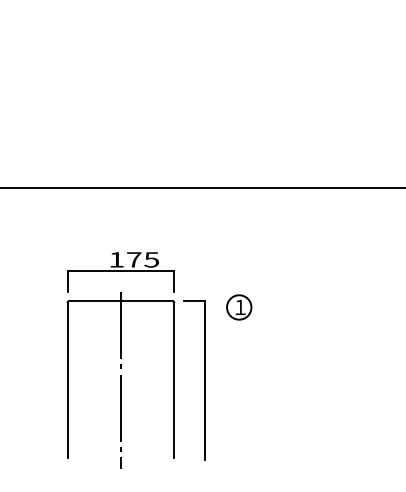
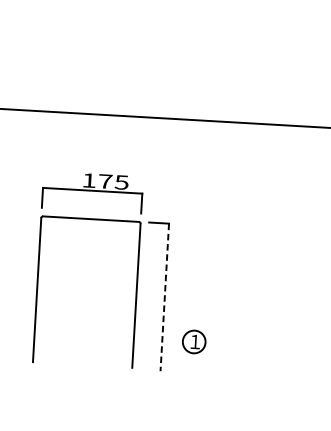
part: (239, 307) -> (194, 342), moved
line: (120, 380) -> (86, 292), removed
line: (204, 380) -> (164, 297), solid -> dashed

